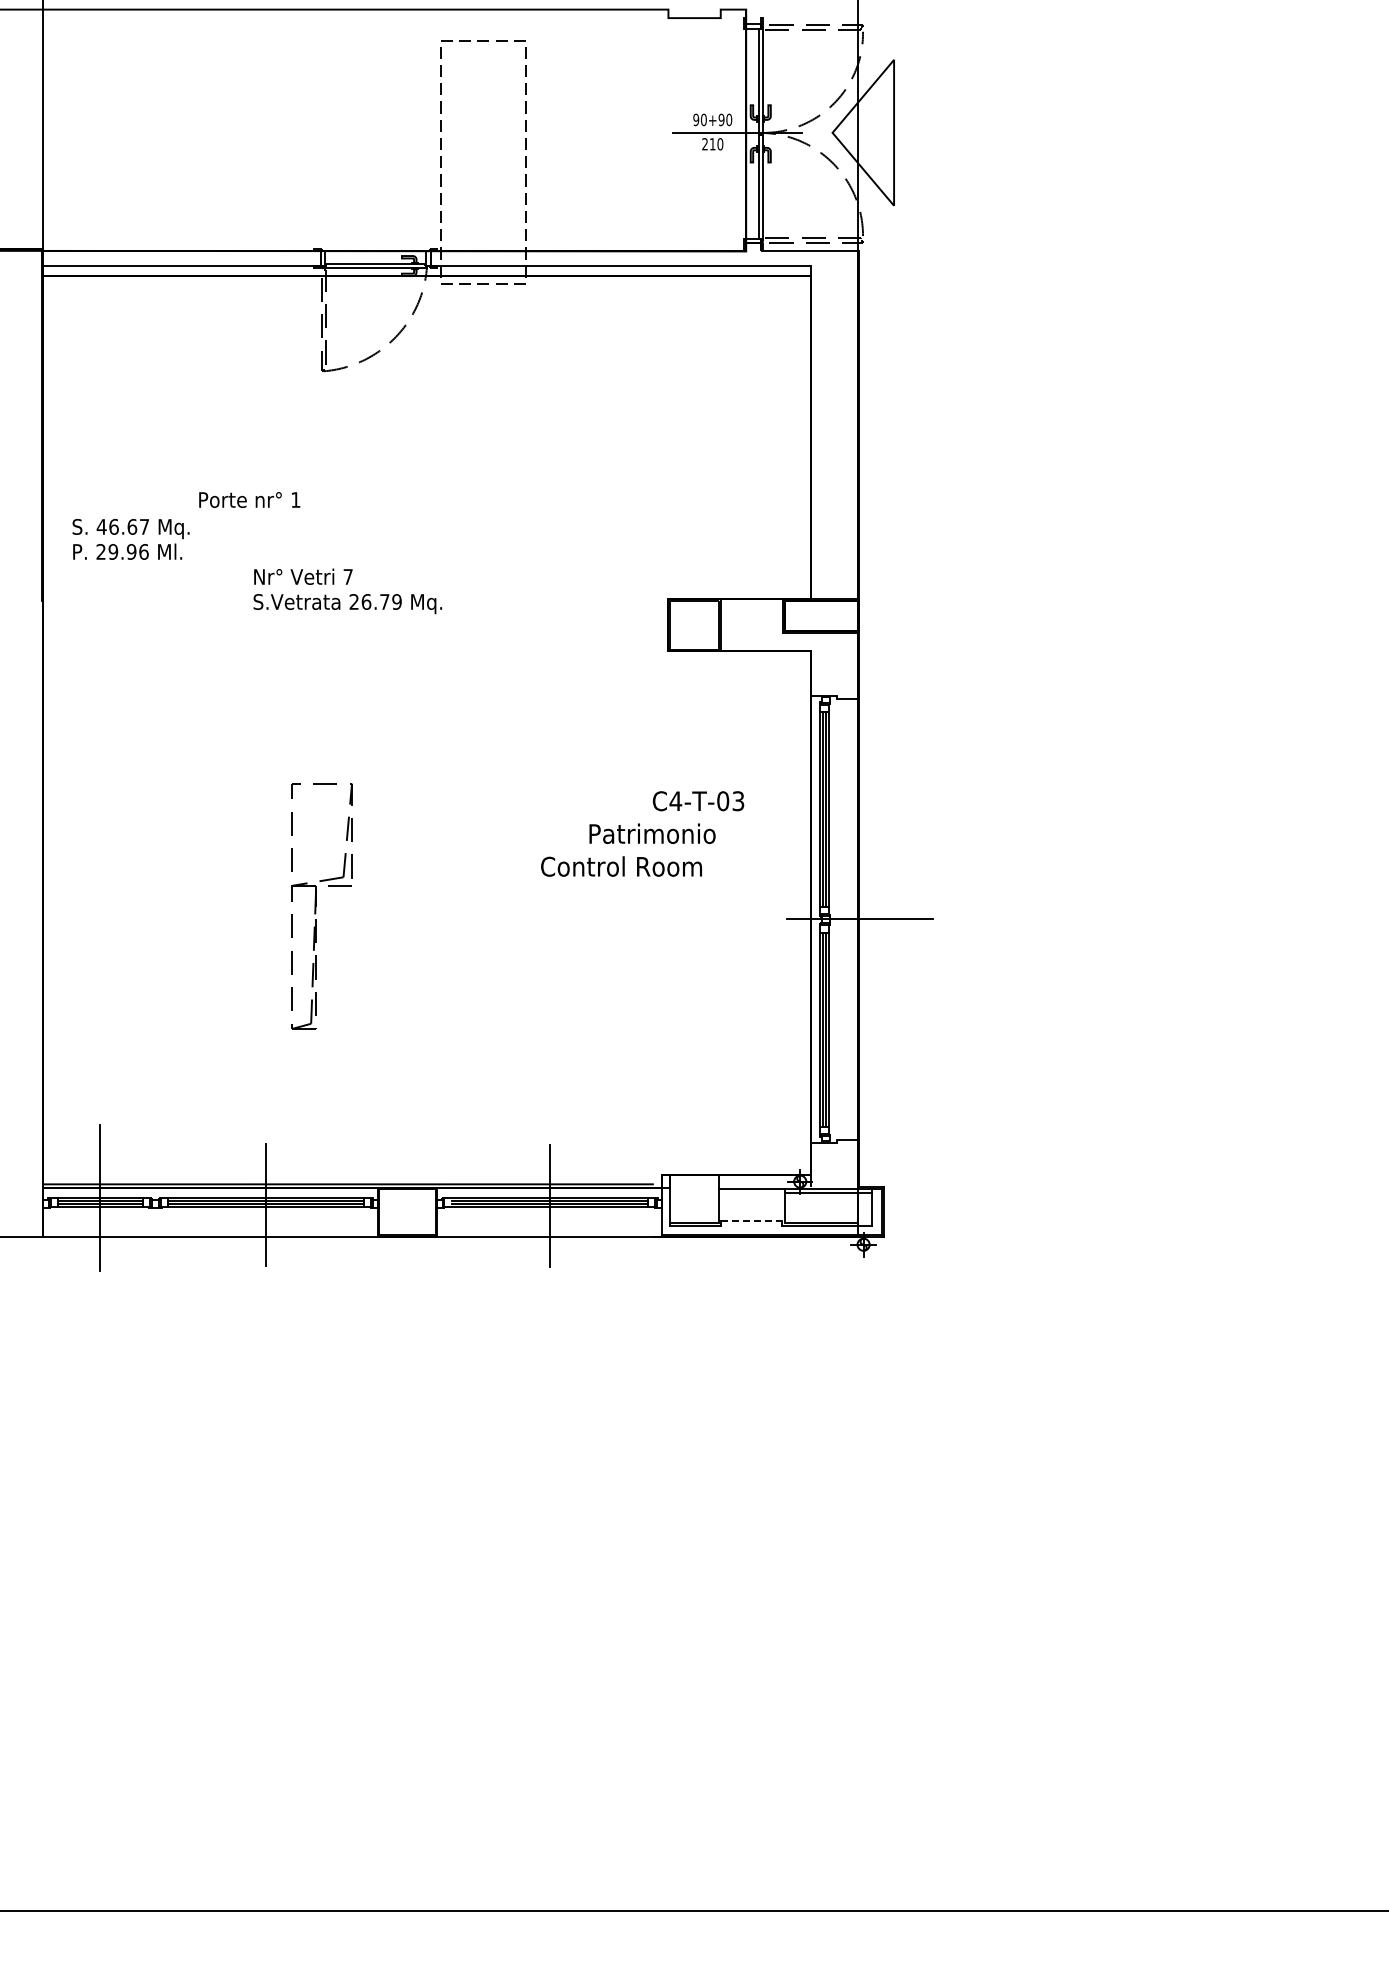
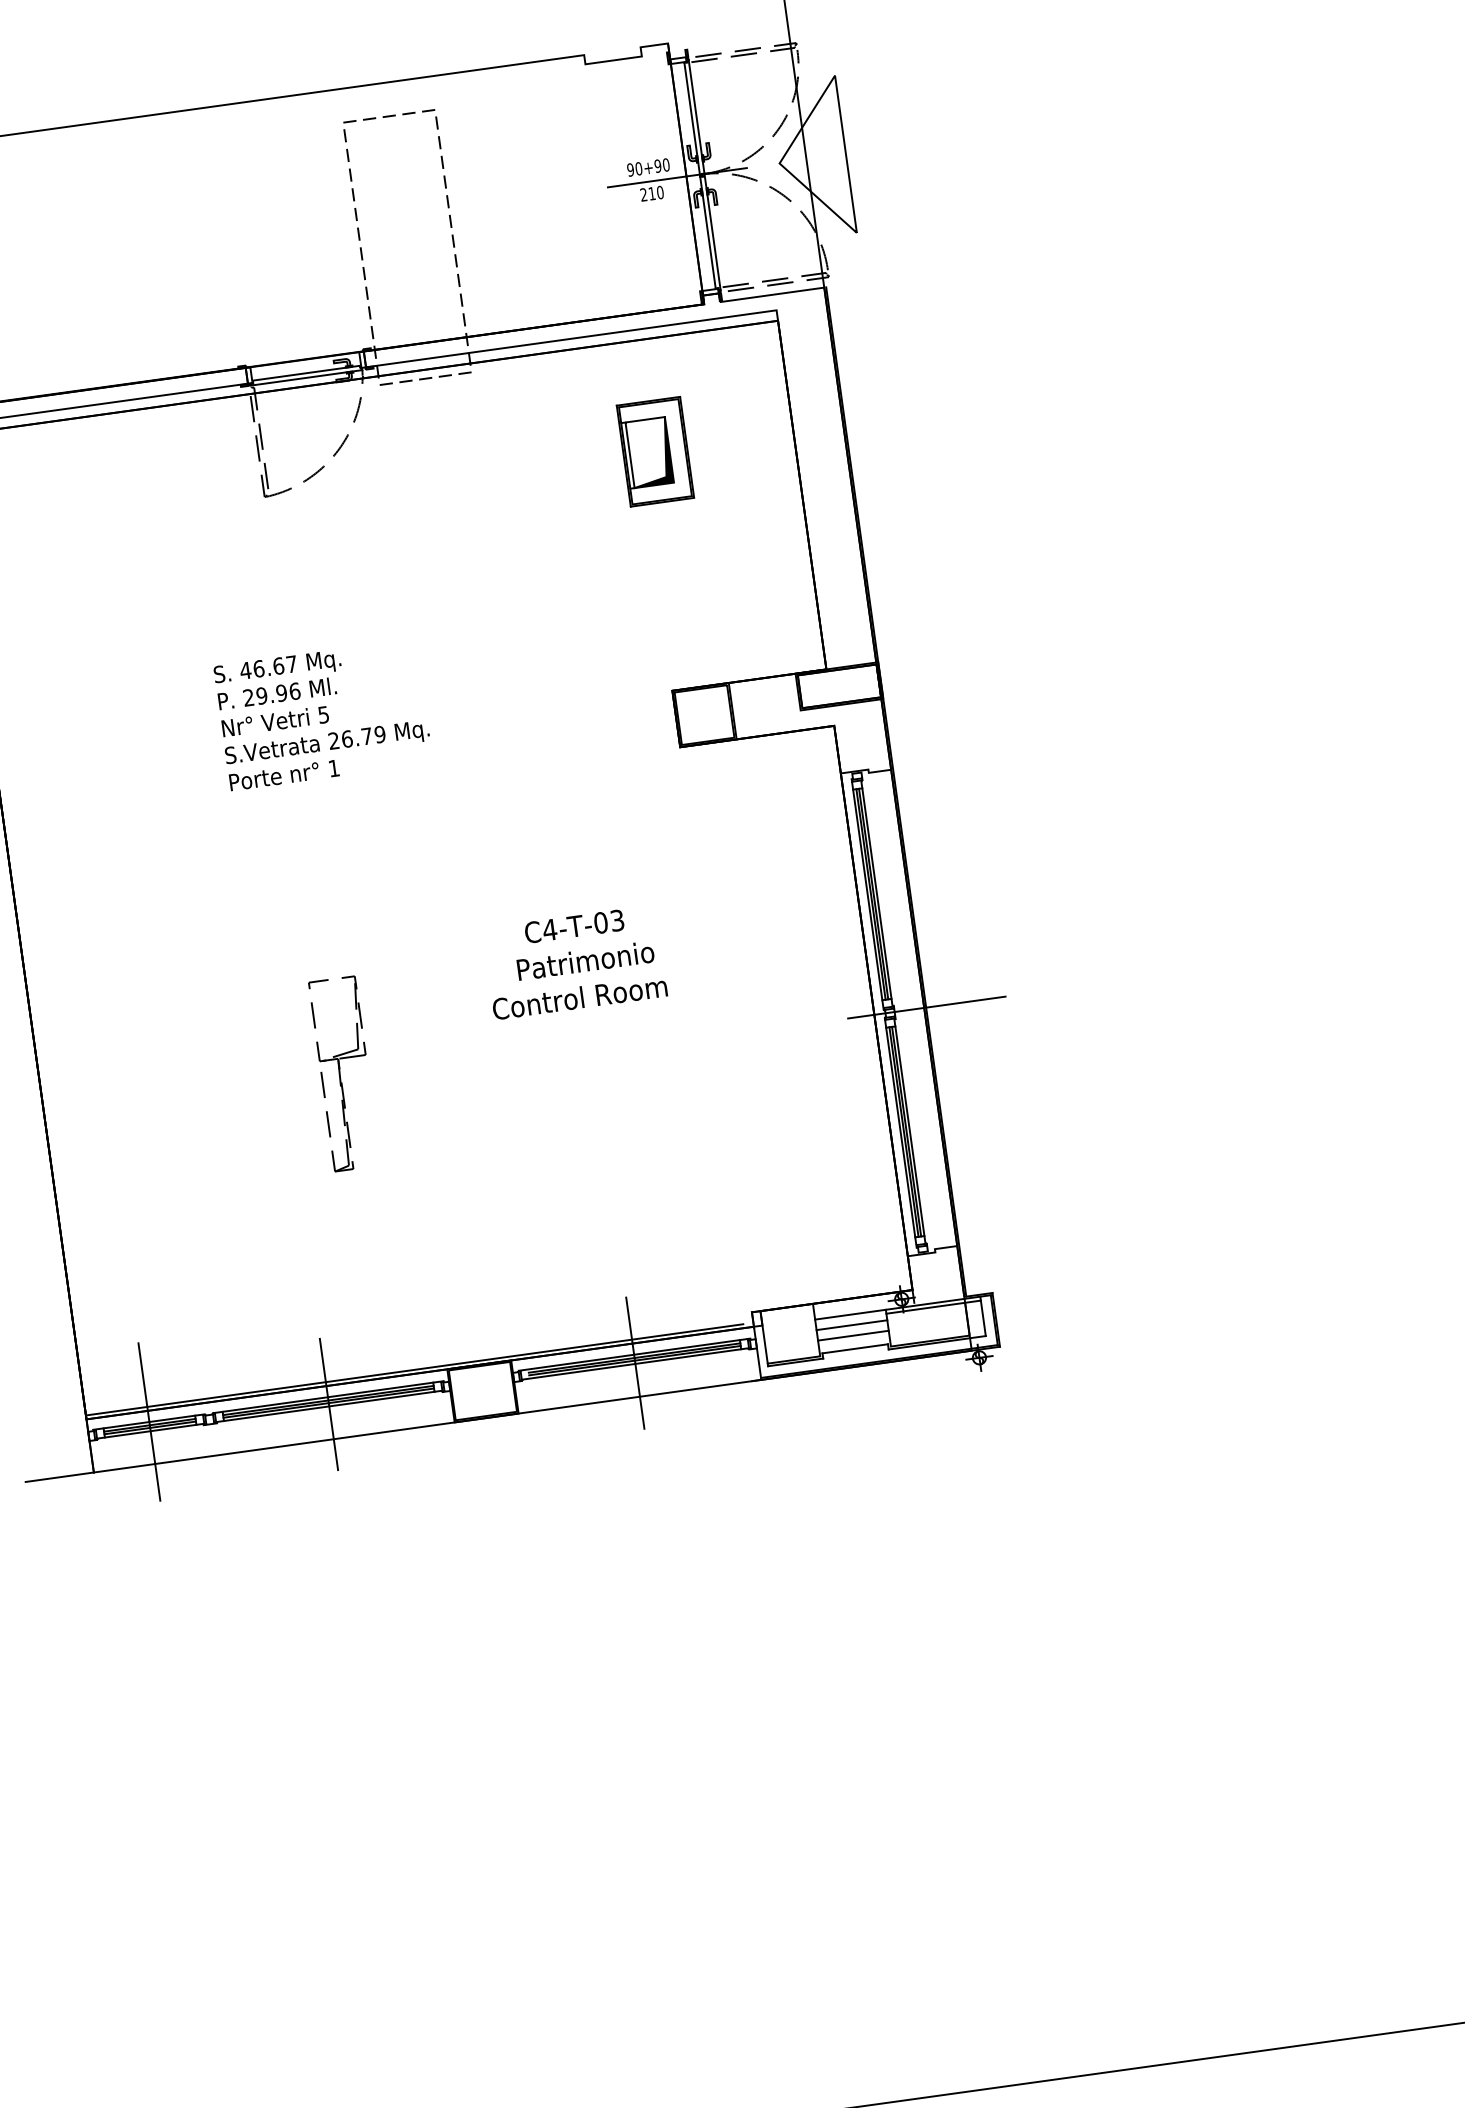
part: (683, 379) -> (655, 451), added
text: (249, 499) -> (284, 774), moved
text: (130, 539) -> (278, 679), moved
text: (347, 576) -> (322, 714), 7 -> 5
text: (698, 801) -> (574, 926), moved
text: (652, 833) -> (585, 960), moved
text: (621, 866) -> (579, 997), moved
part: (321, 906) -> (344, 1074), size x0.71
line: (751, 1198) -> (851, 1324), added
line: (751, 1208) -> (853, 1335), added
line: (752, 1220) -> (856, 1348), dashed -> solid

